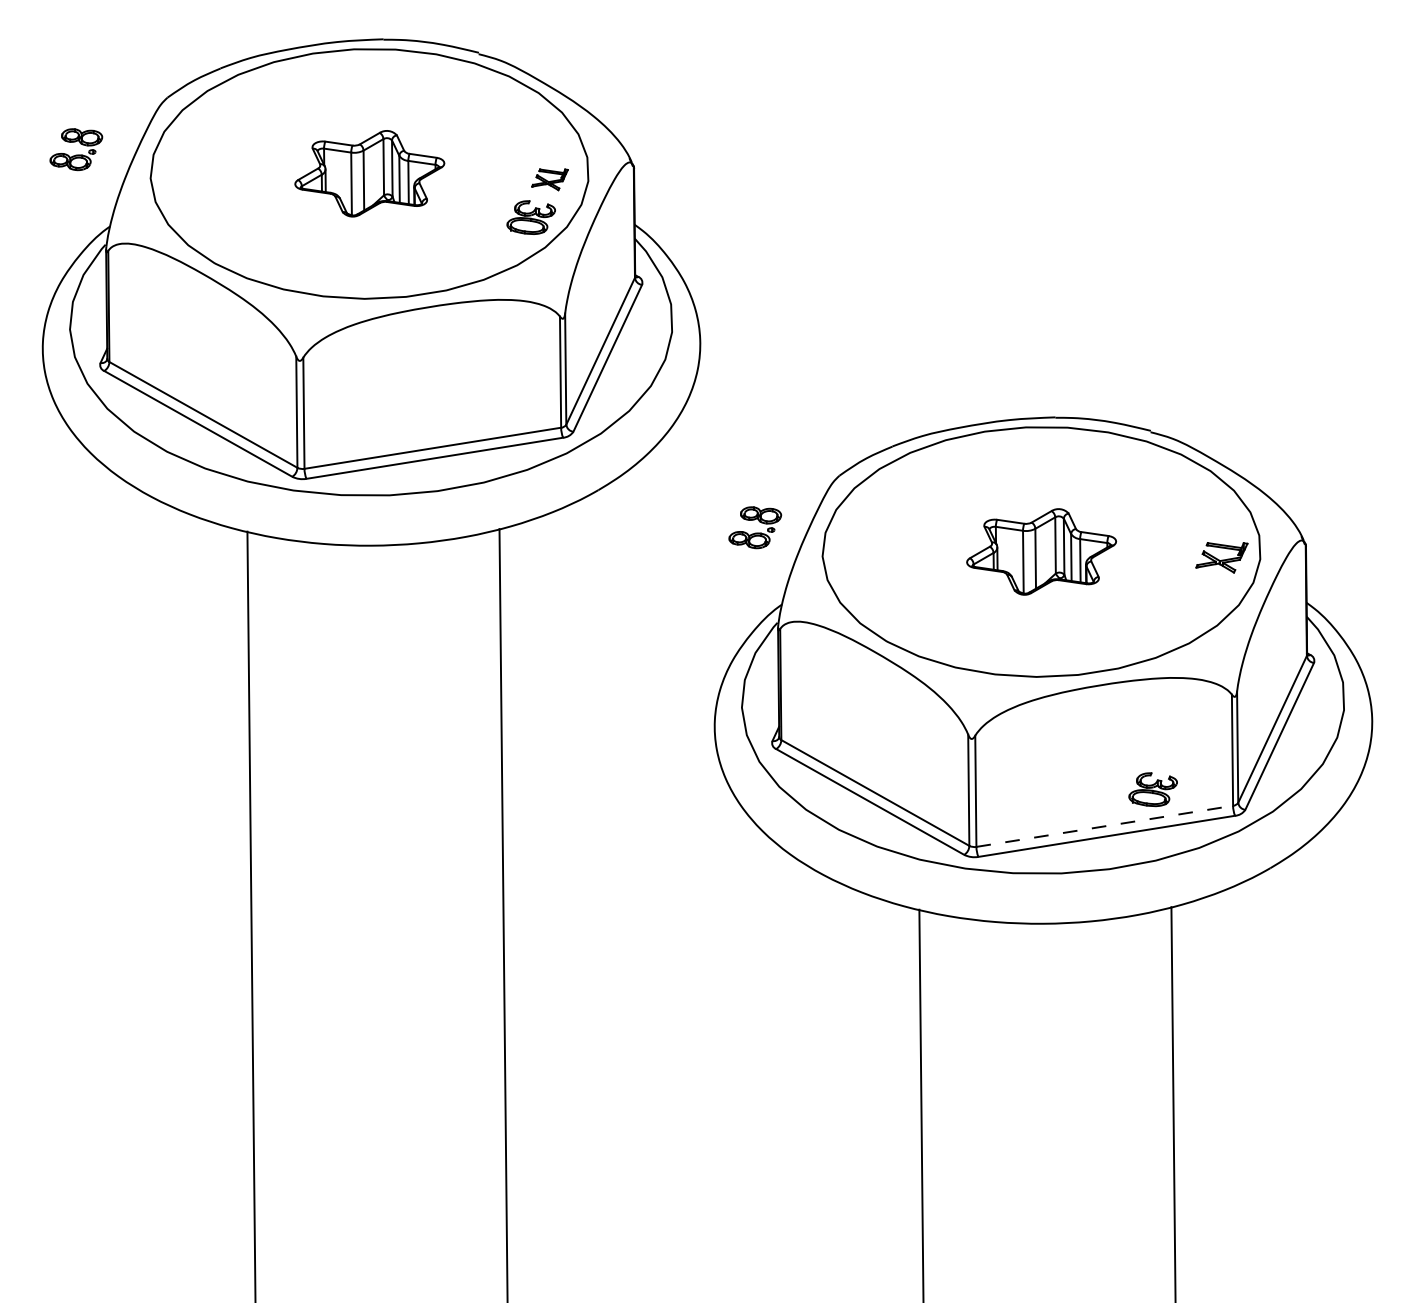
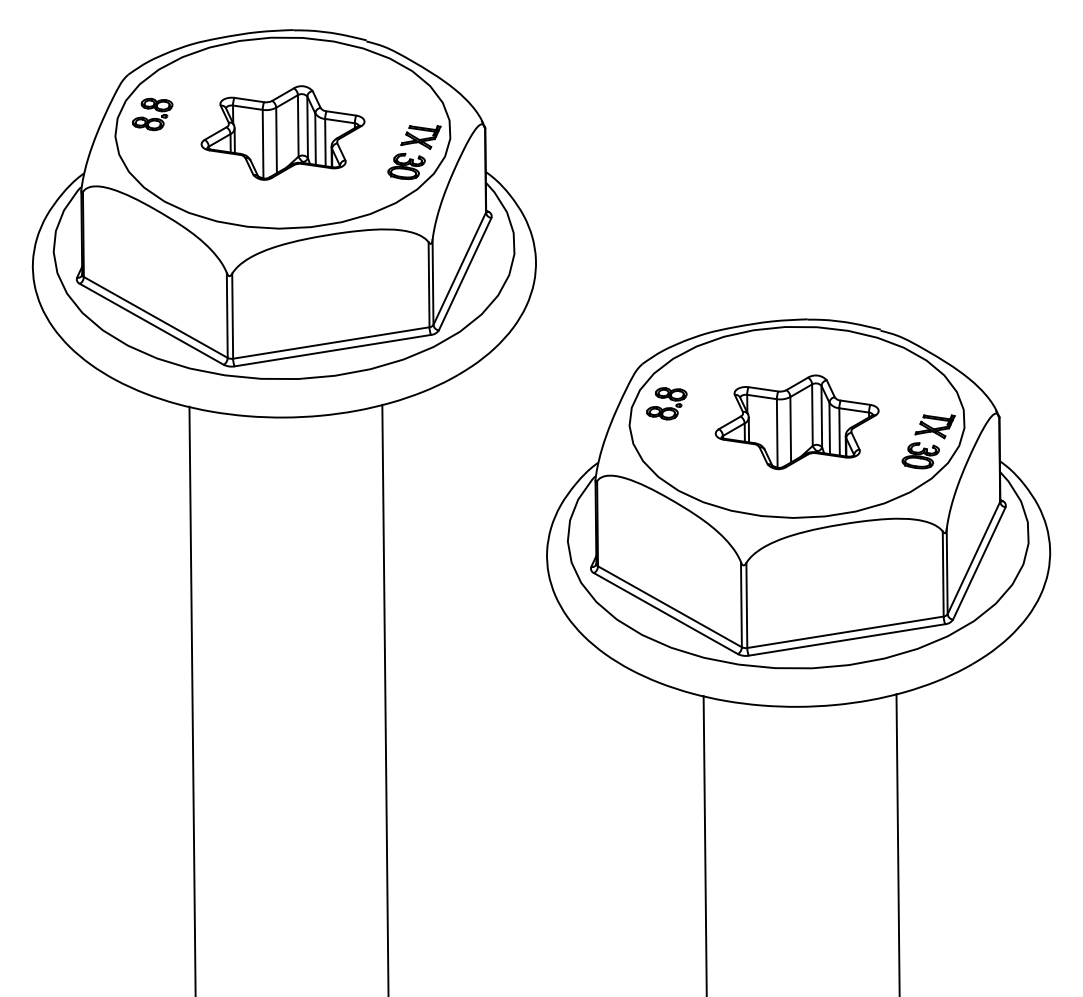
part: (76, 149) -> (152, 114), moved
part: (369, 173) -> (282, 132), size x1.43
part: (549, 179) -> (420, 137), size x1.43
part: (755, 527) -> (666, 403), moved
part: (1041, 551) -> (797, 421), size x1.43
part: (1152, 789) -> (920, 455), moved
line: (1104, 826) -> (845, 632), dashed -> solid

